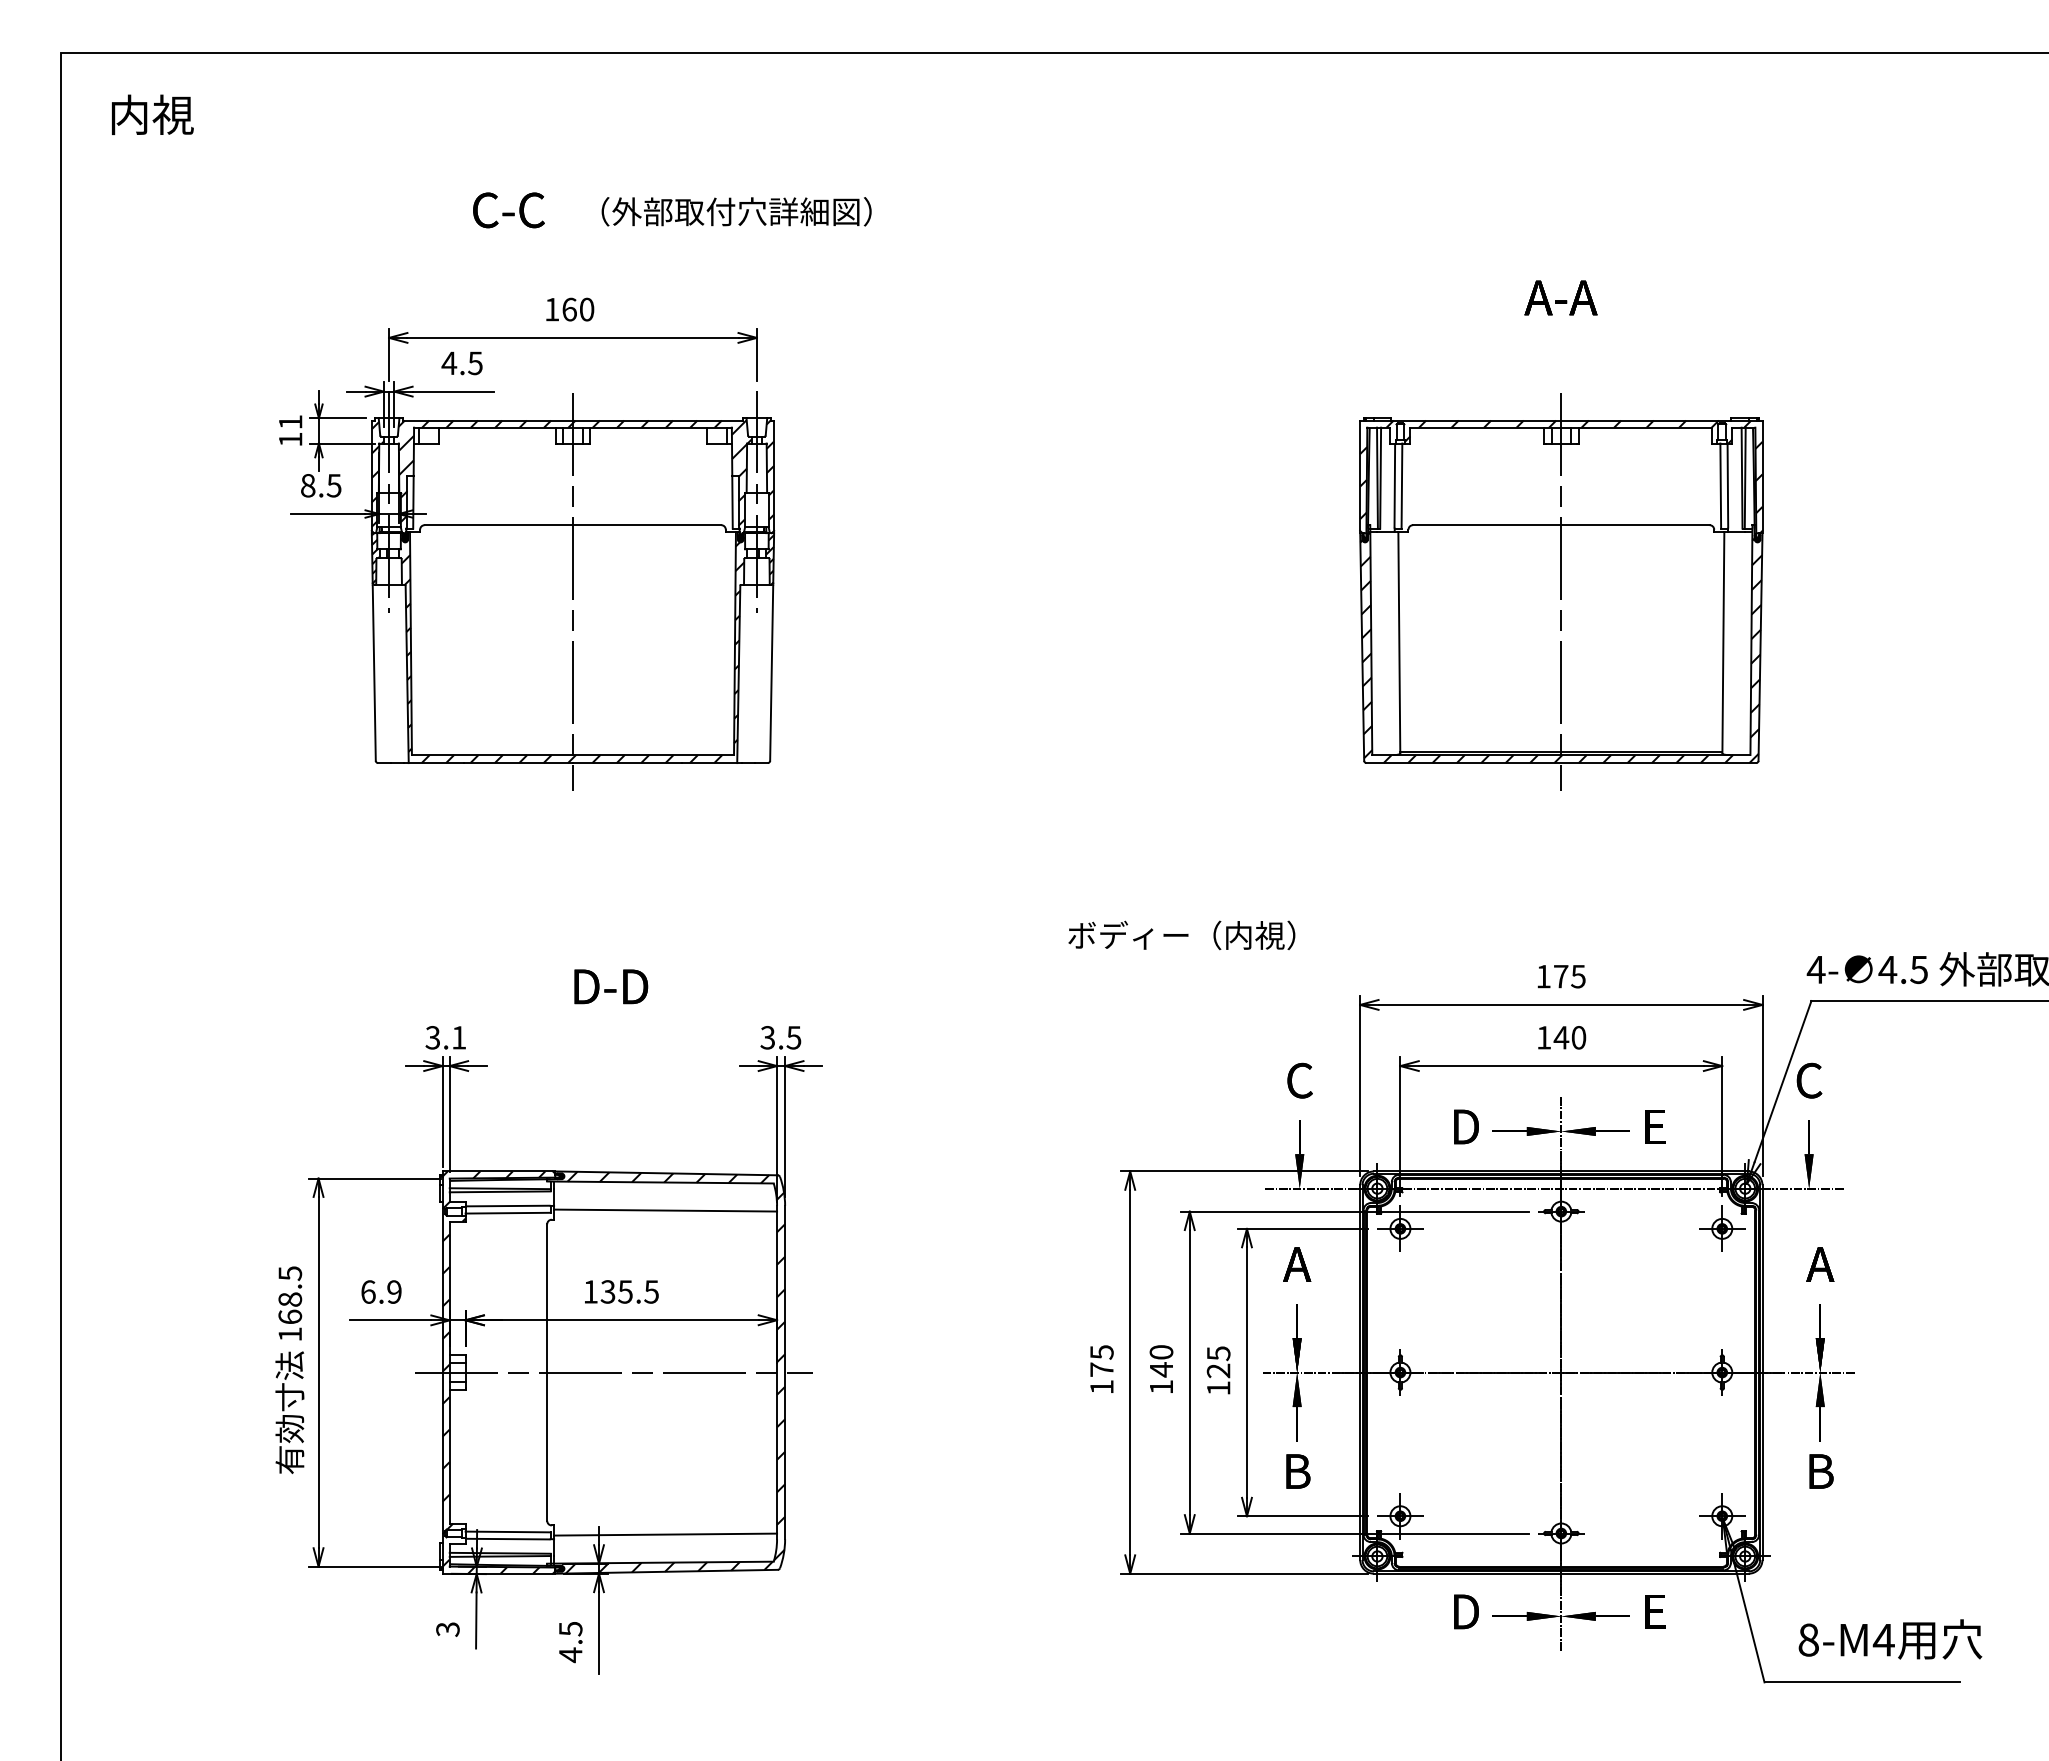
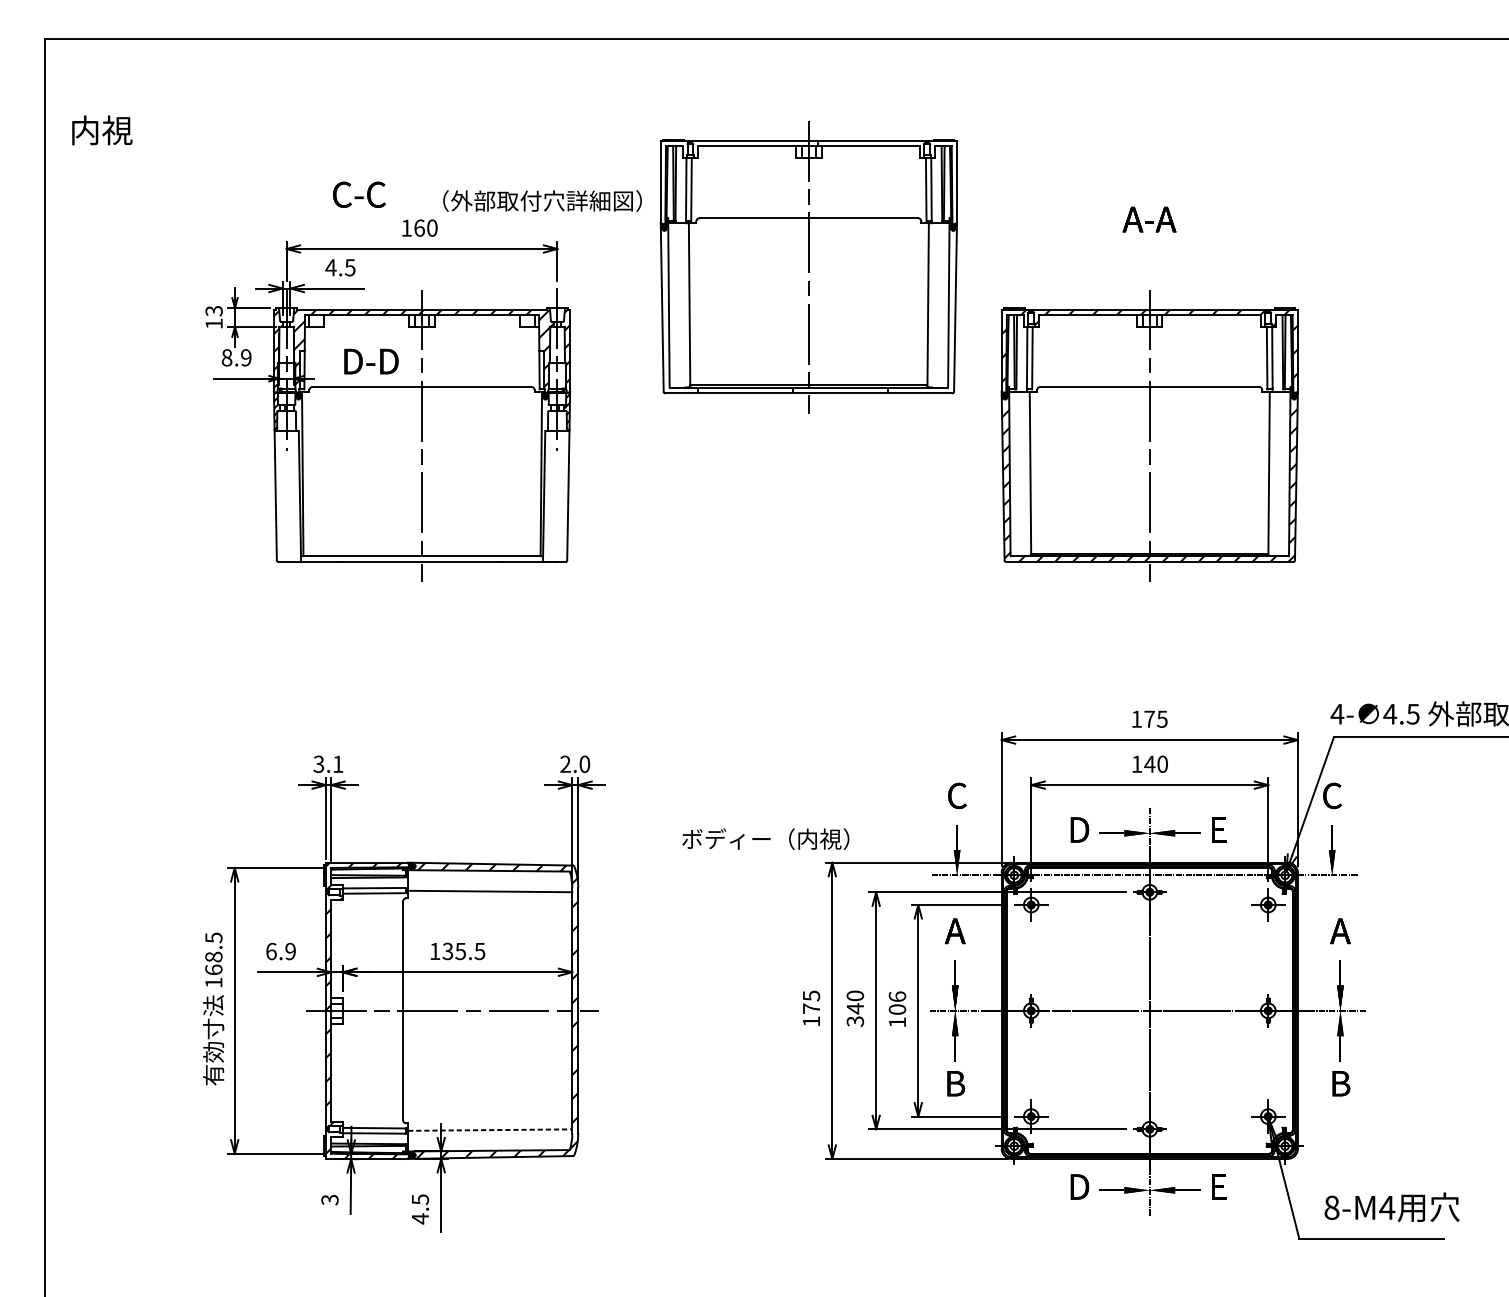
text: (152, 114) -> (102, 130), moved
text: (508, 210) -> (359, 194), moved
text: (736, 211) -> (542, 200), moved
part: (1098, 362) -> (808, 267), added
text: (290, 422) -> (214, 311), 11 -> 13
text: (333, 485) -> (245, 357), 8.5 -> 8.9
hatch: (572, 647) -> (421, 476), removed
text: (1181, 935) -> (765, 839), moved
text: (611, 986) -> (371, 361), moved
text: (780, 1037) -> (574, 764), 3.5 -> 2.0
text: (1218, 1362) -> (897, 1003), 125 -> 106
text: (1161, 1387) -> (855, 1021), 140 -> 340
line: (666, 1534) -> (490, 1130), solid -> dashed

